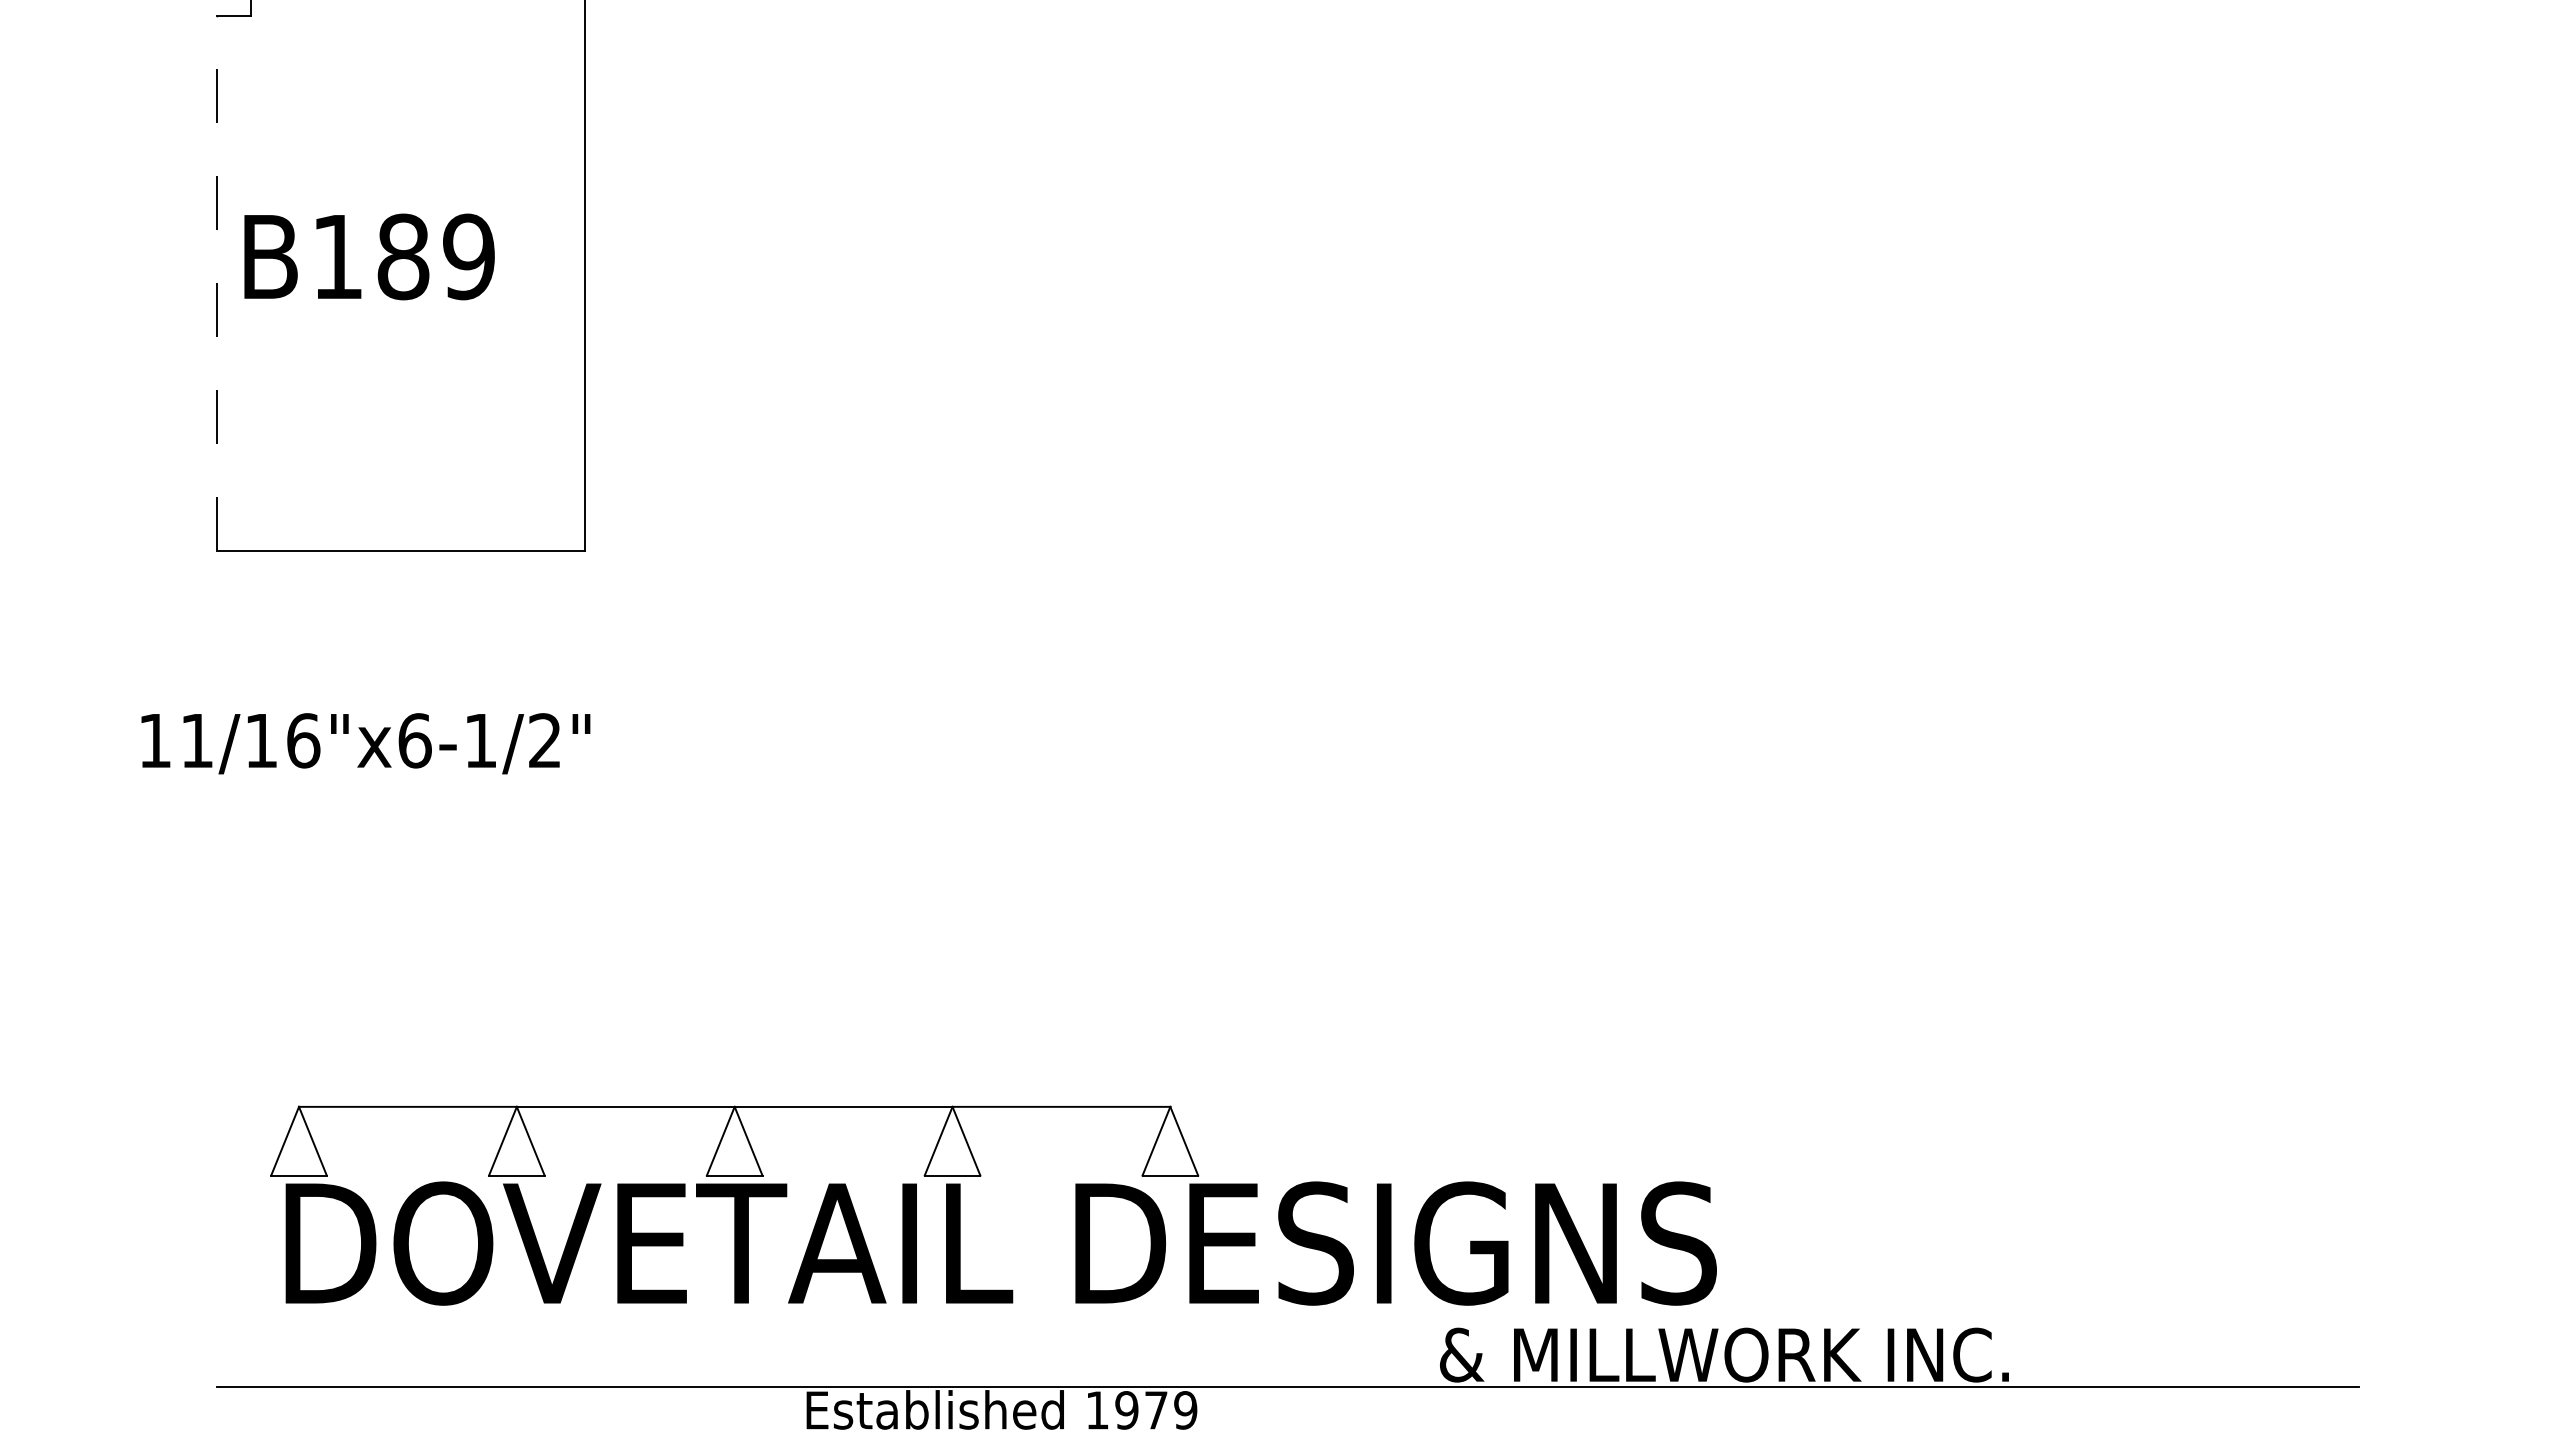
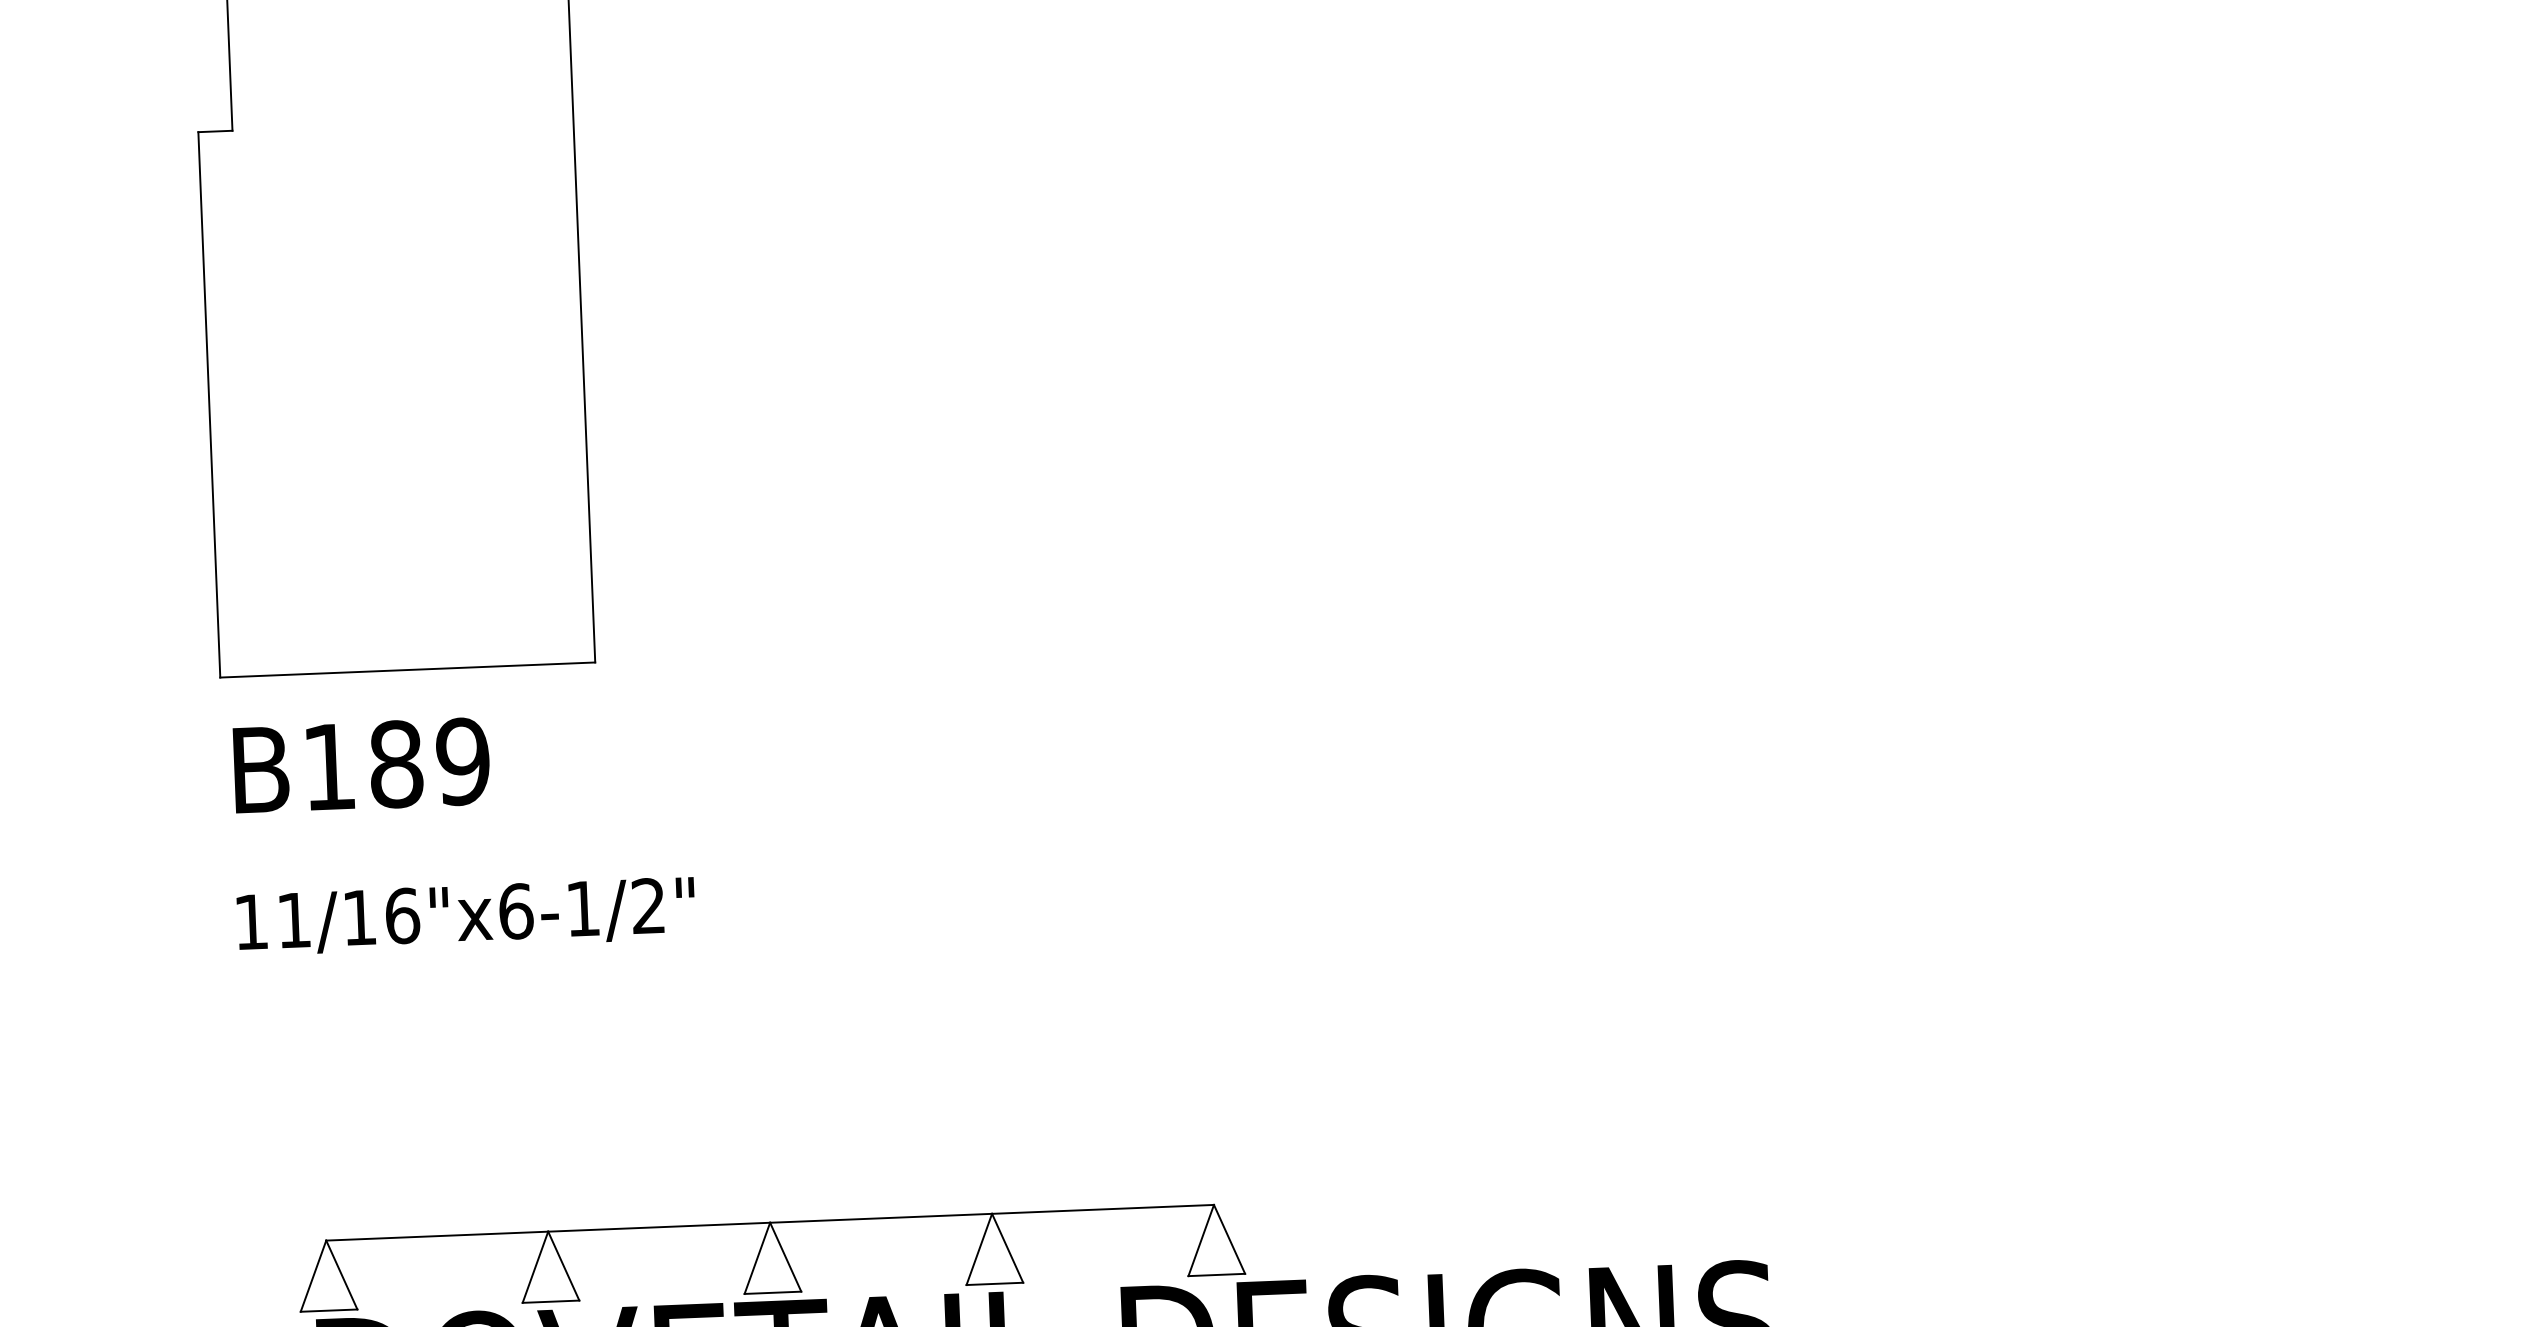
text: (369, 256) -> (361, 765), moved
line: (217, 283) -> (209, 405), dashed -> solid
text: (365, 743) -> (465, 916), moved

